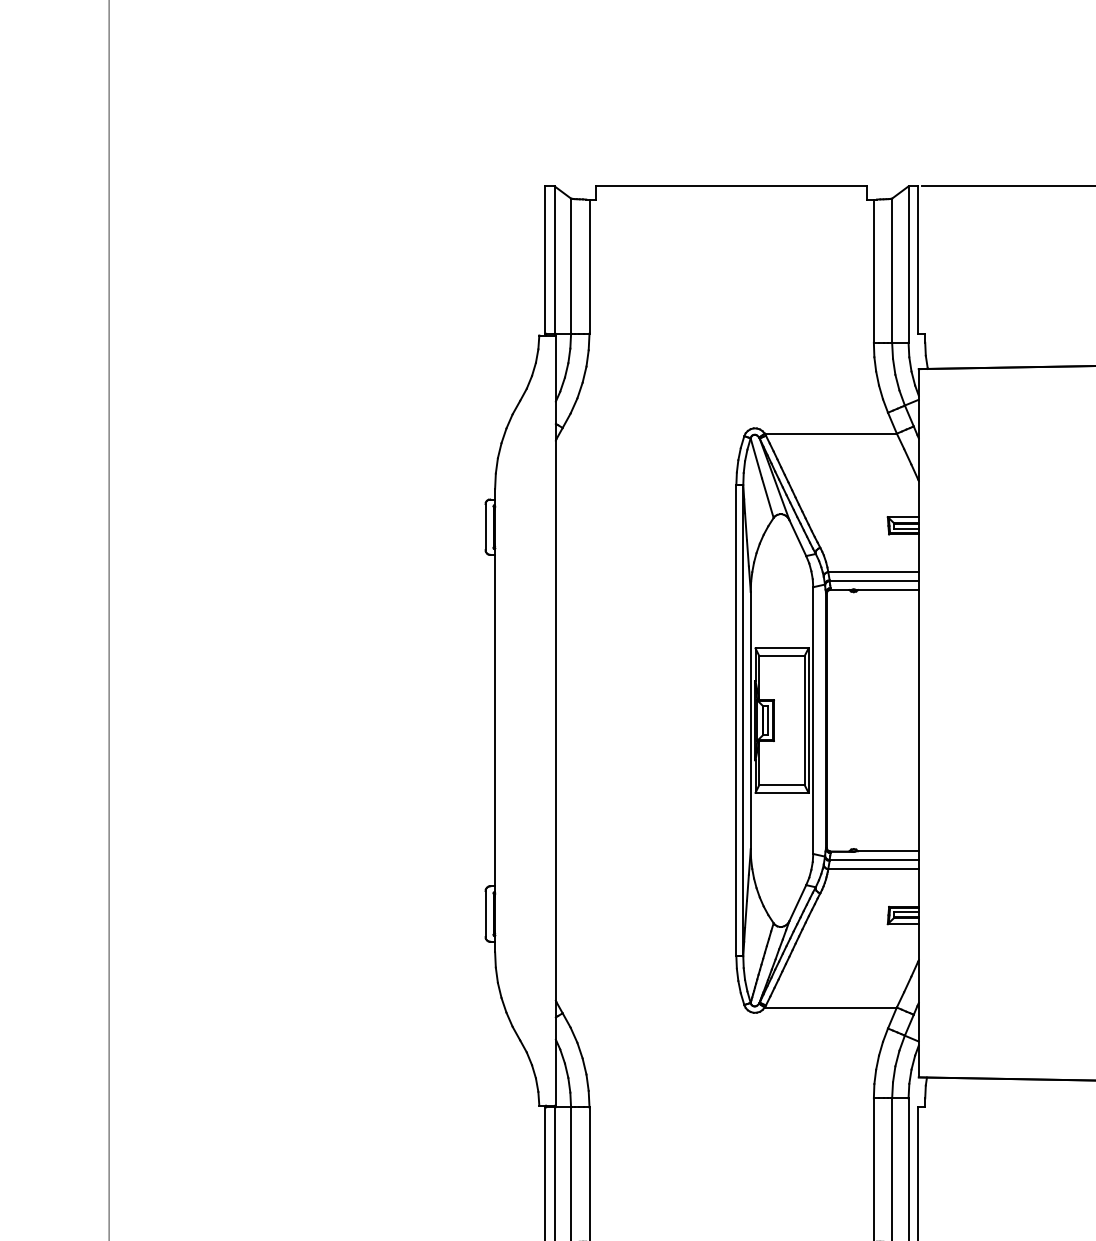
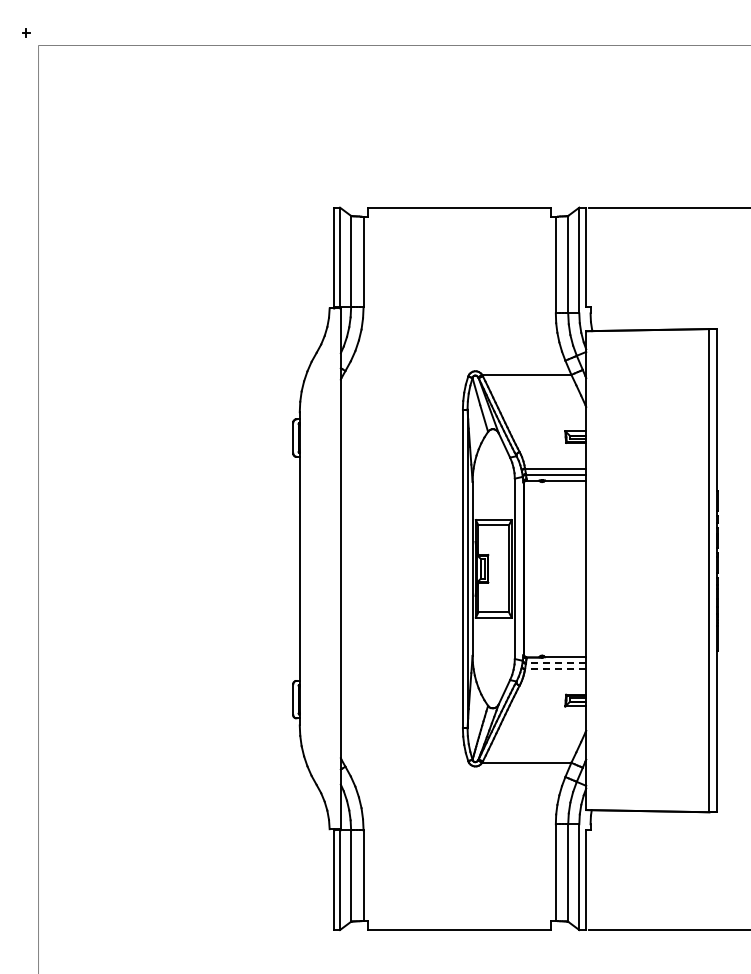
line: (873, 860) -> (555, 663), solid -> dashed
line: (873, 869) -> (555, 669), solid -> dashed

